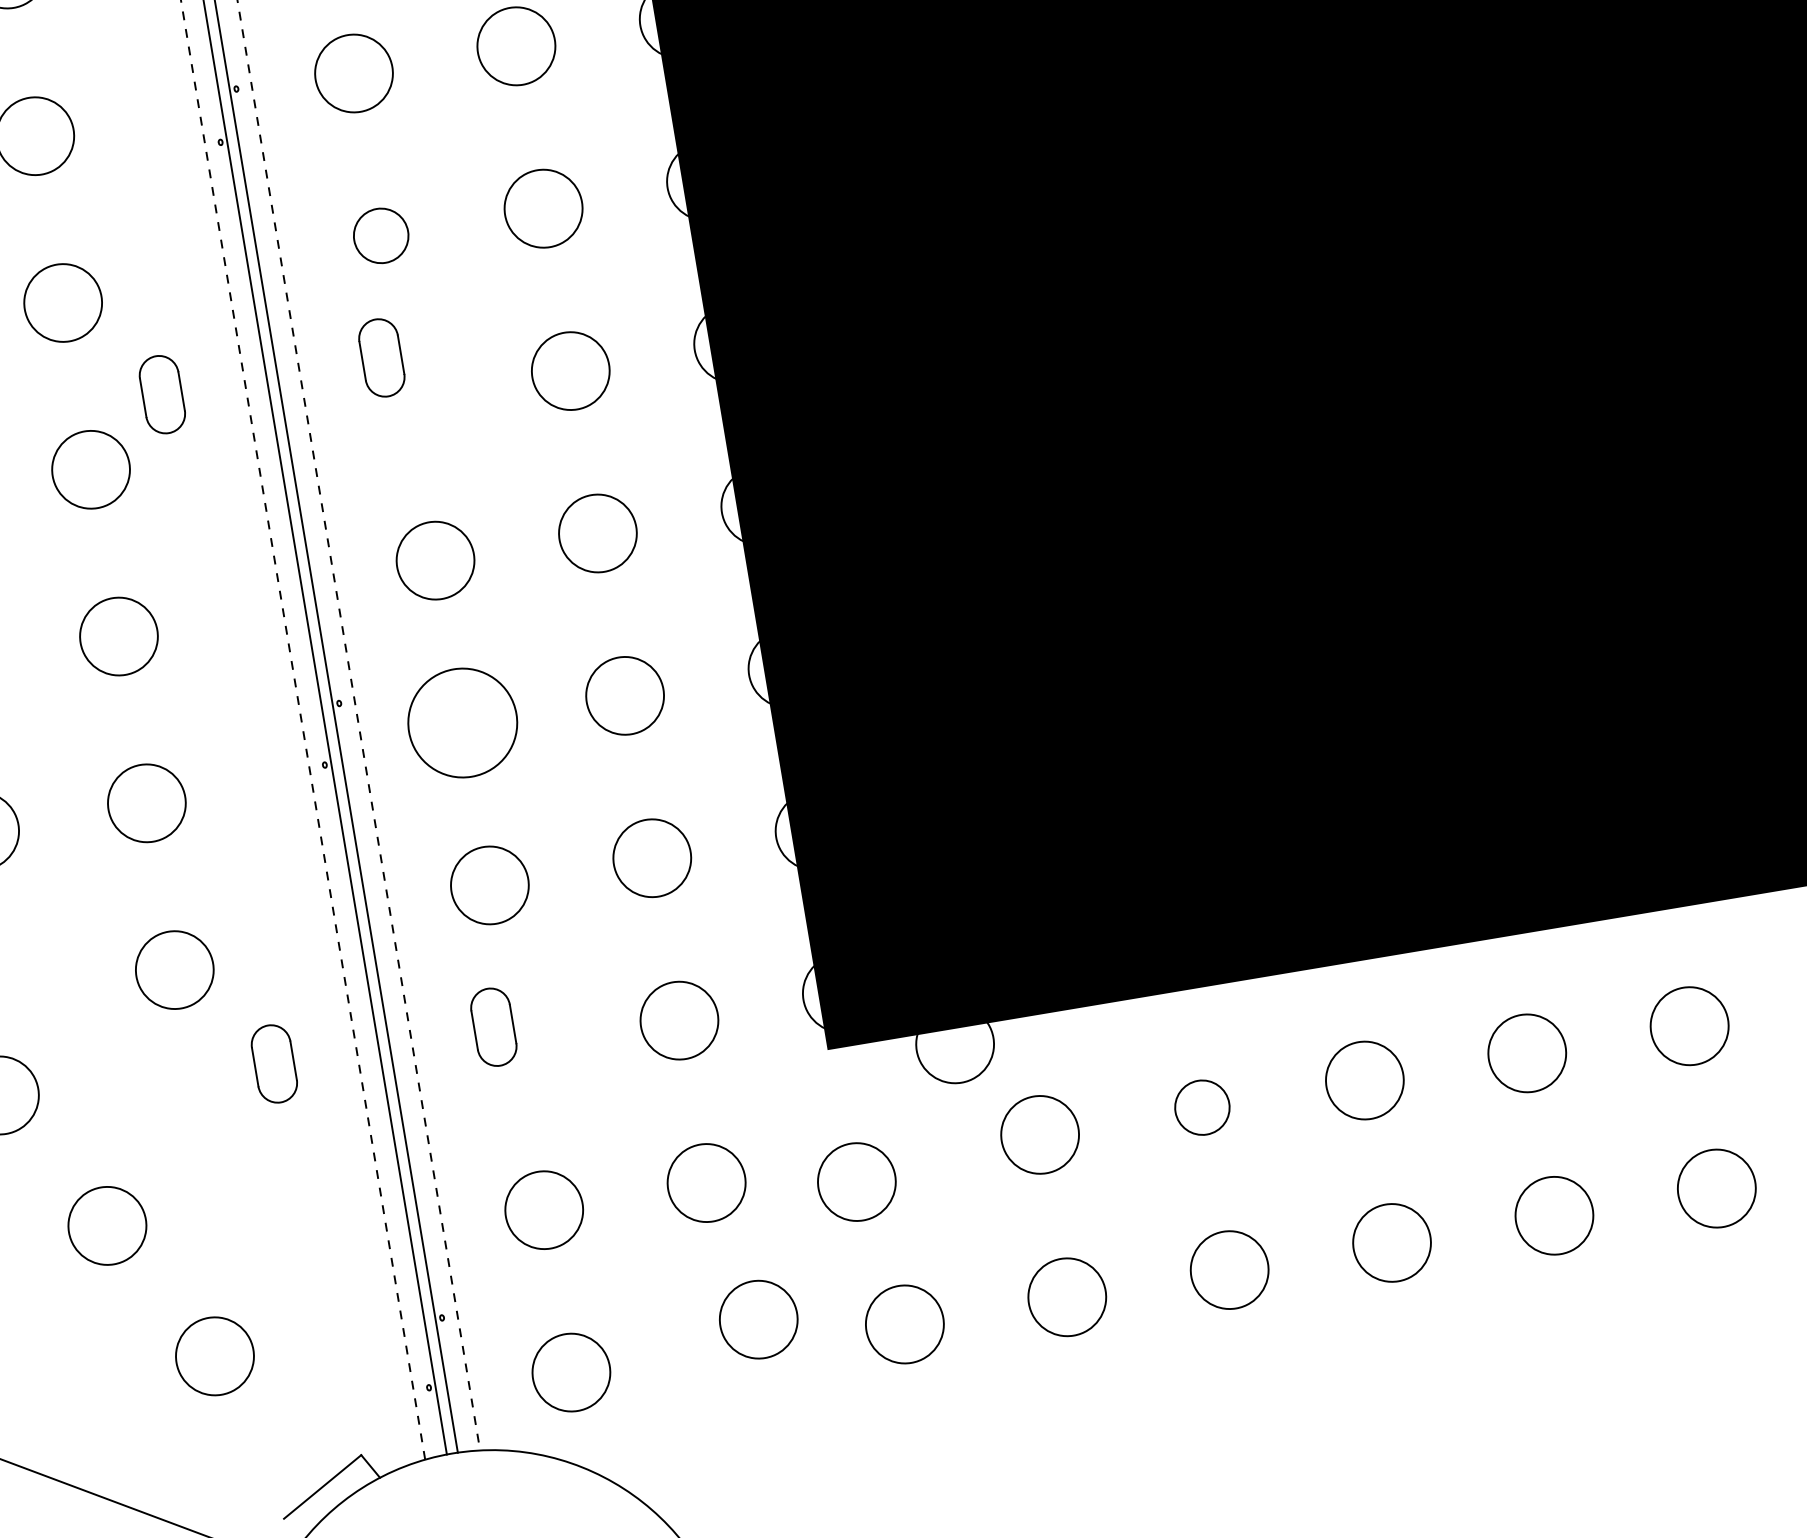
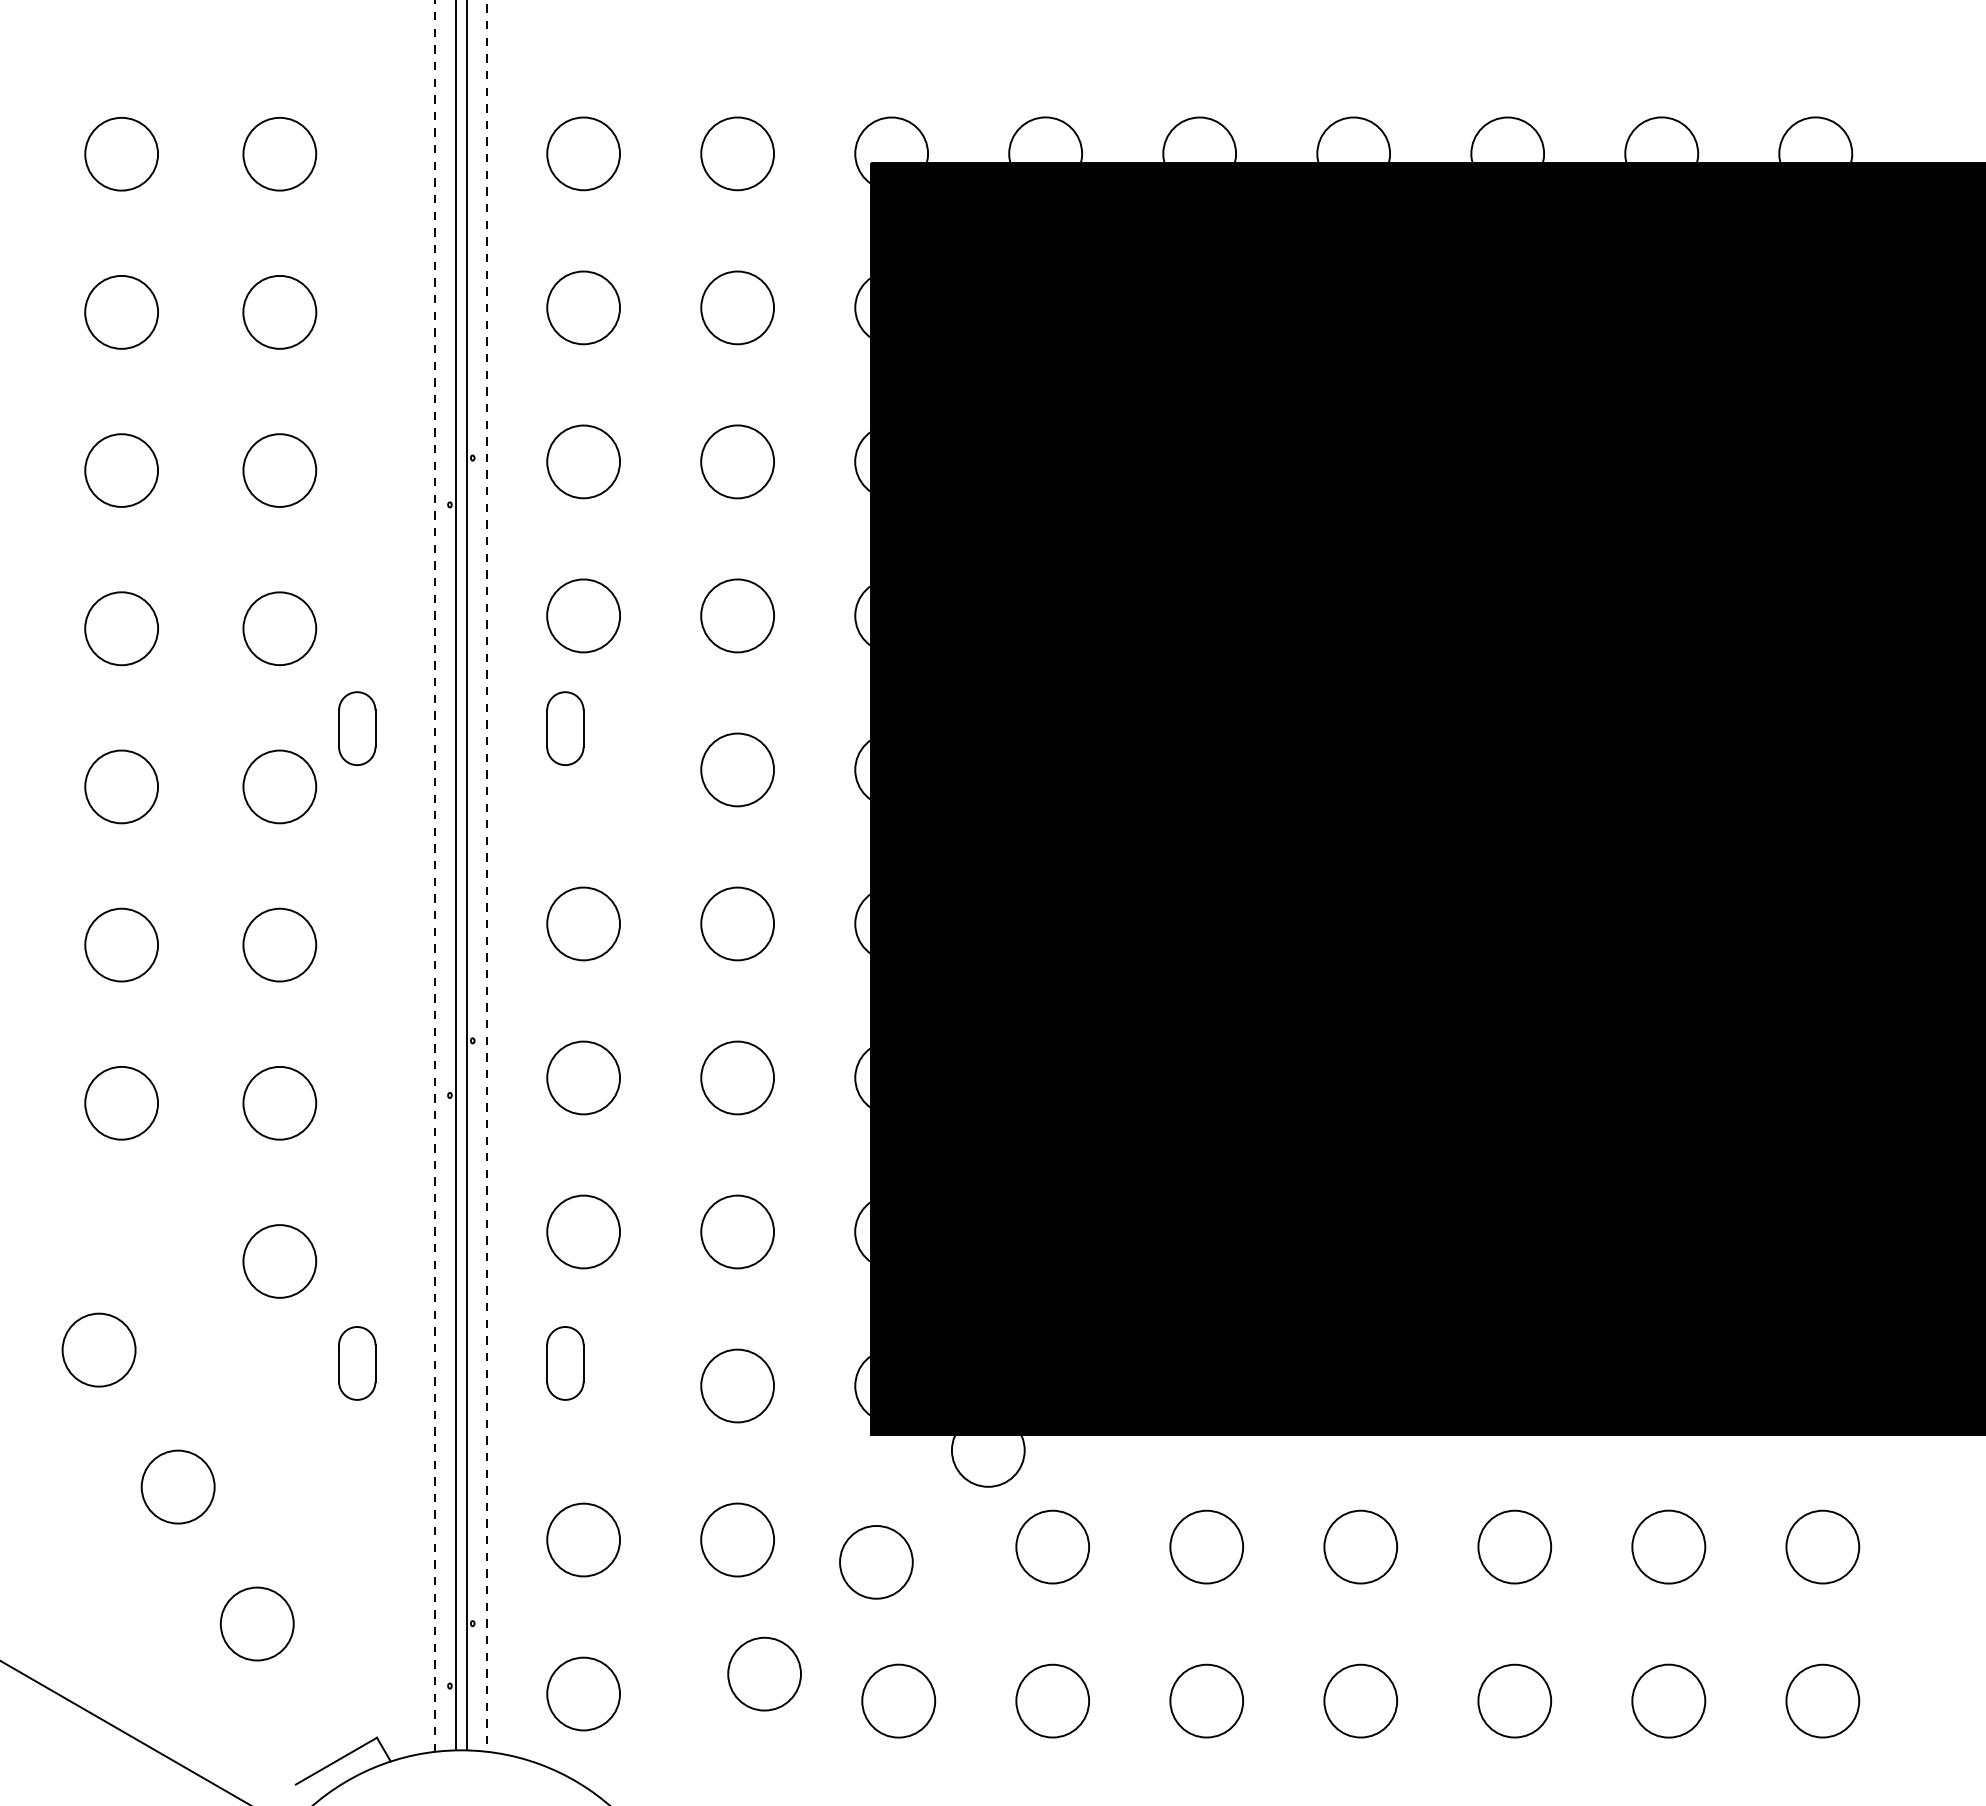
circle: (380, 235) -> (583, 615), size x1.43
circle: (462, 722) -> (583, 1077), size x0.71
circle: (1202, 1107) -> (1206, 1546), size x1.43

